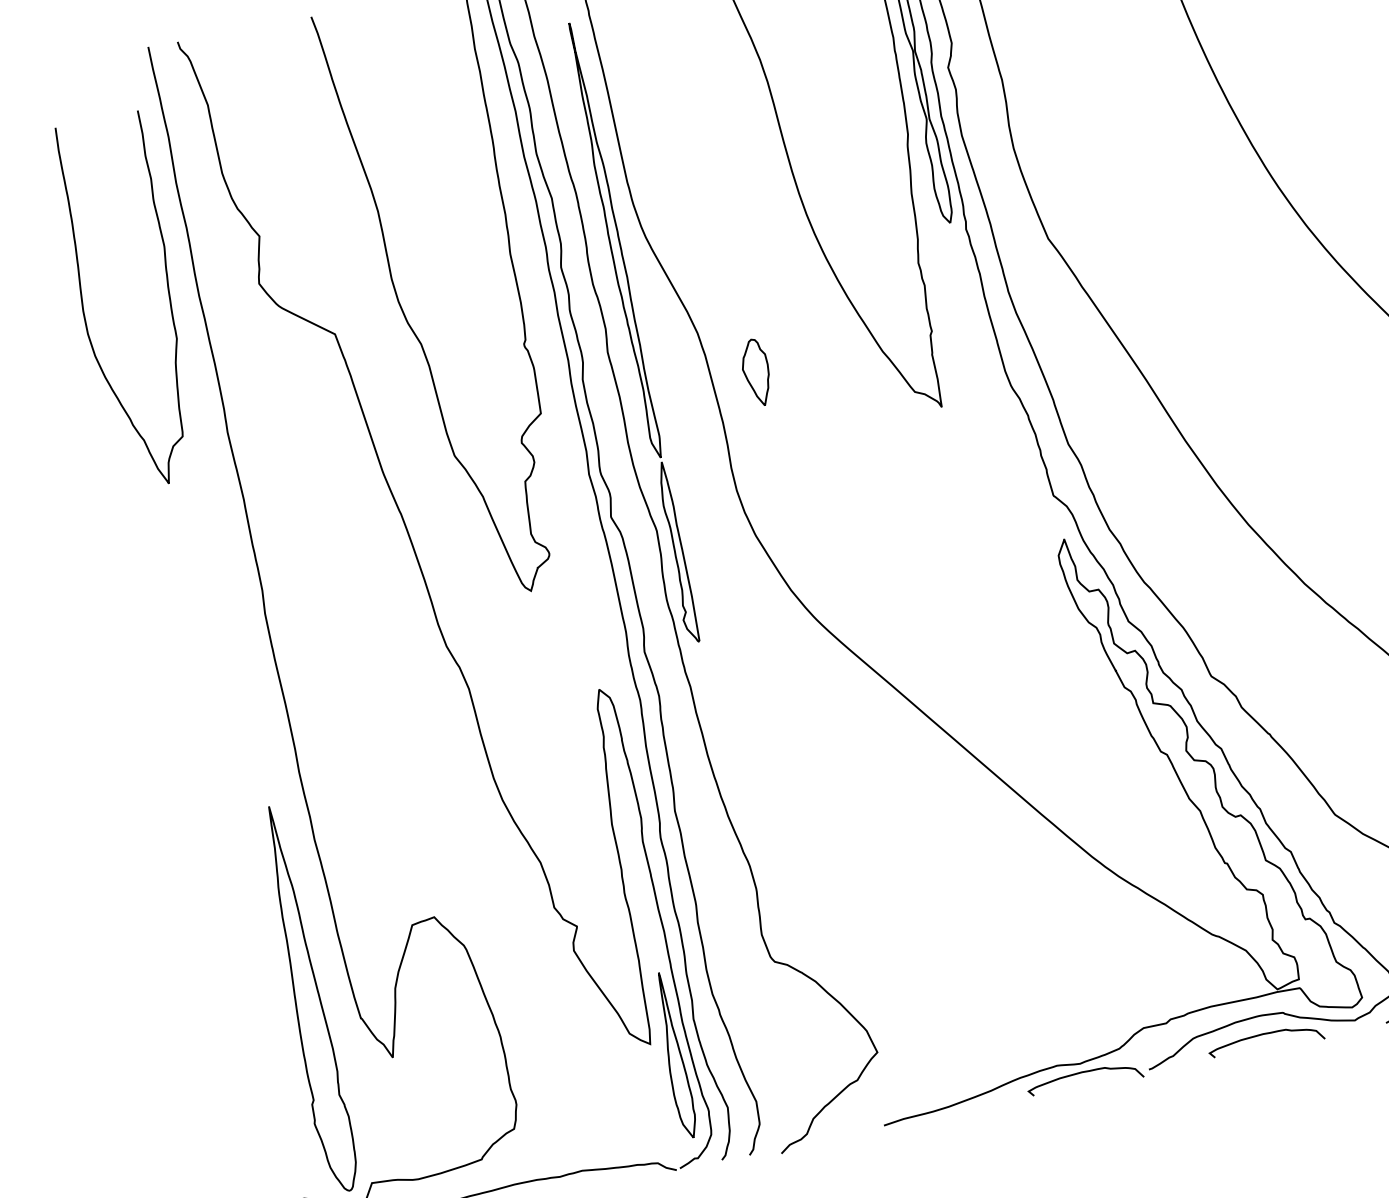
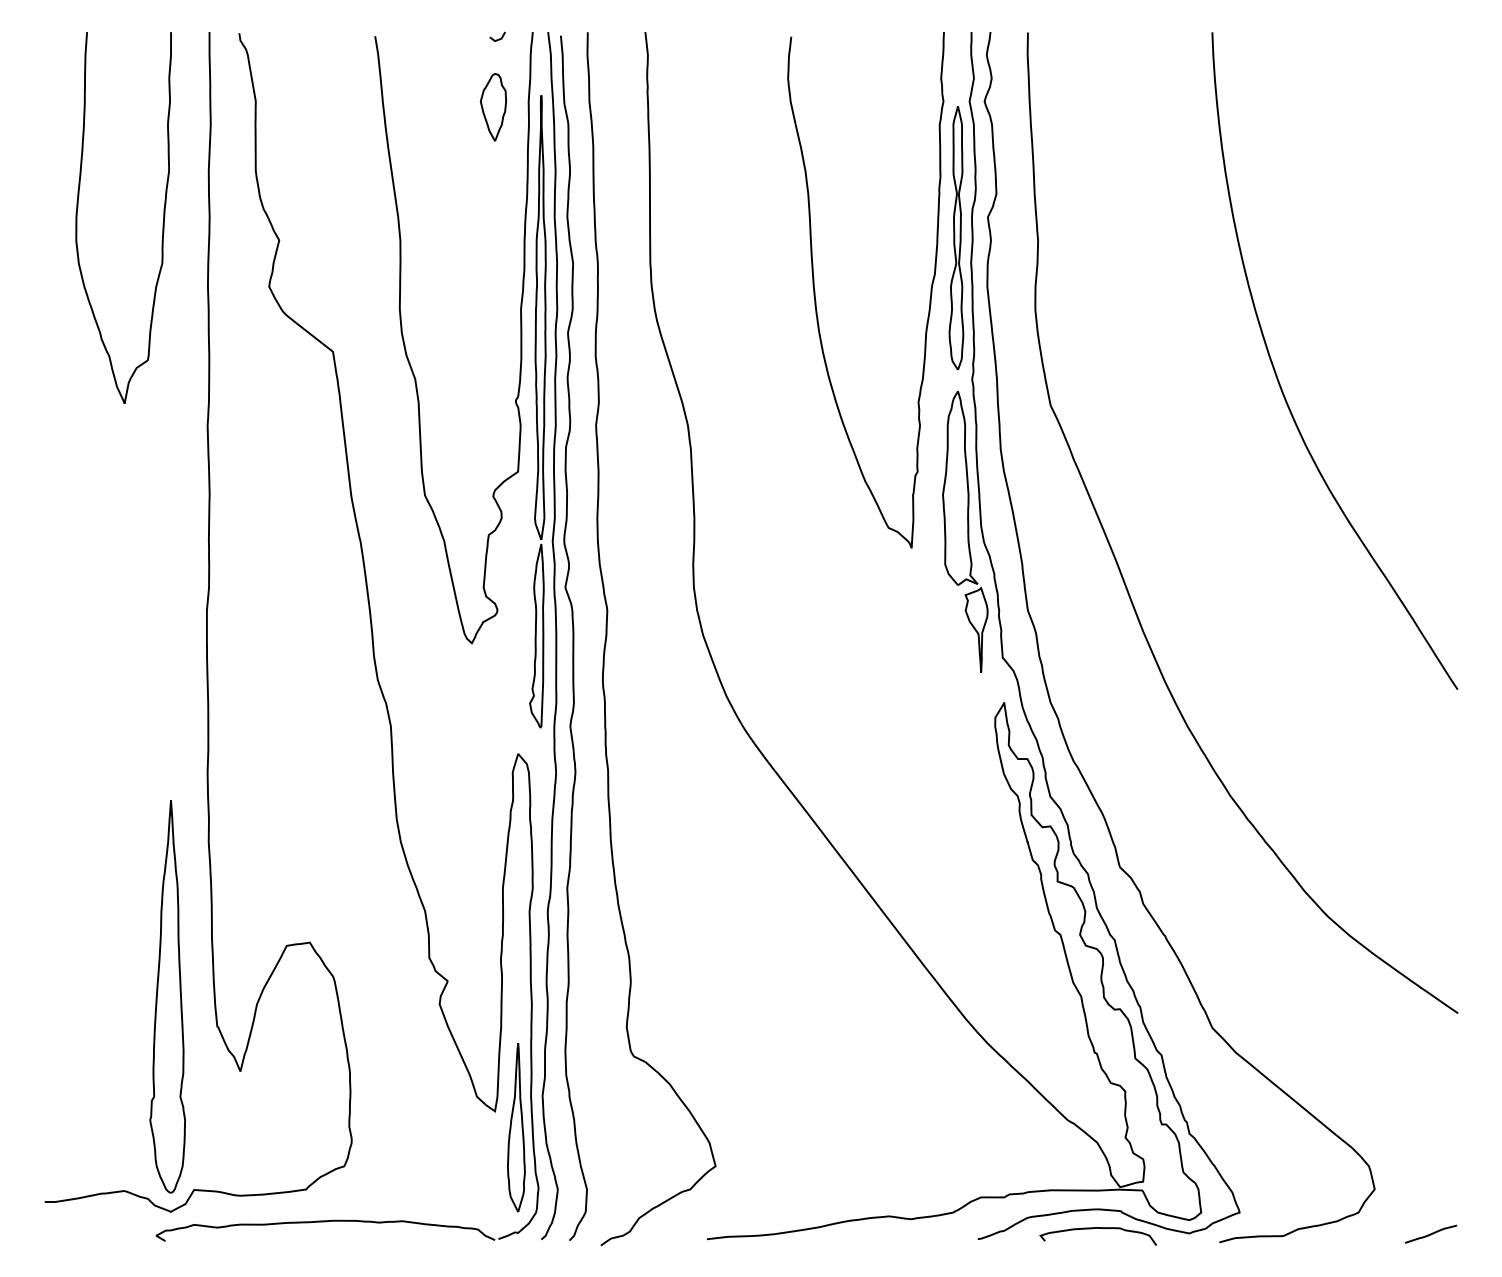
curve: (168, 299) -> (162, 223), moved
part: (630, 333) -> (537, 411), moved
part: (755, 373) -> (492, 107), moved
part: (991, 379) -> (965, 531), added
curve: (1082, 1072) -> (912, 1228), removed

